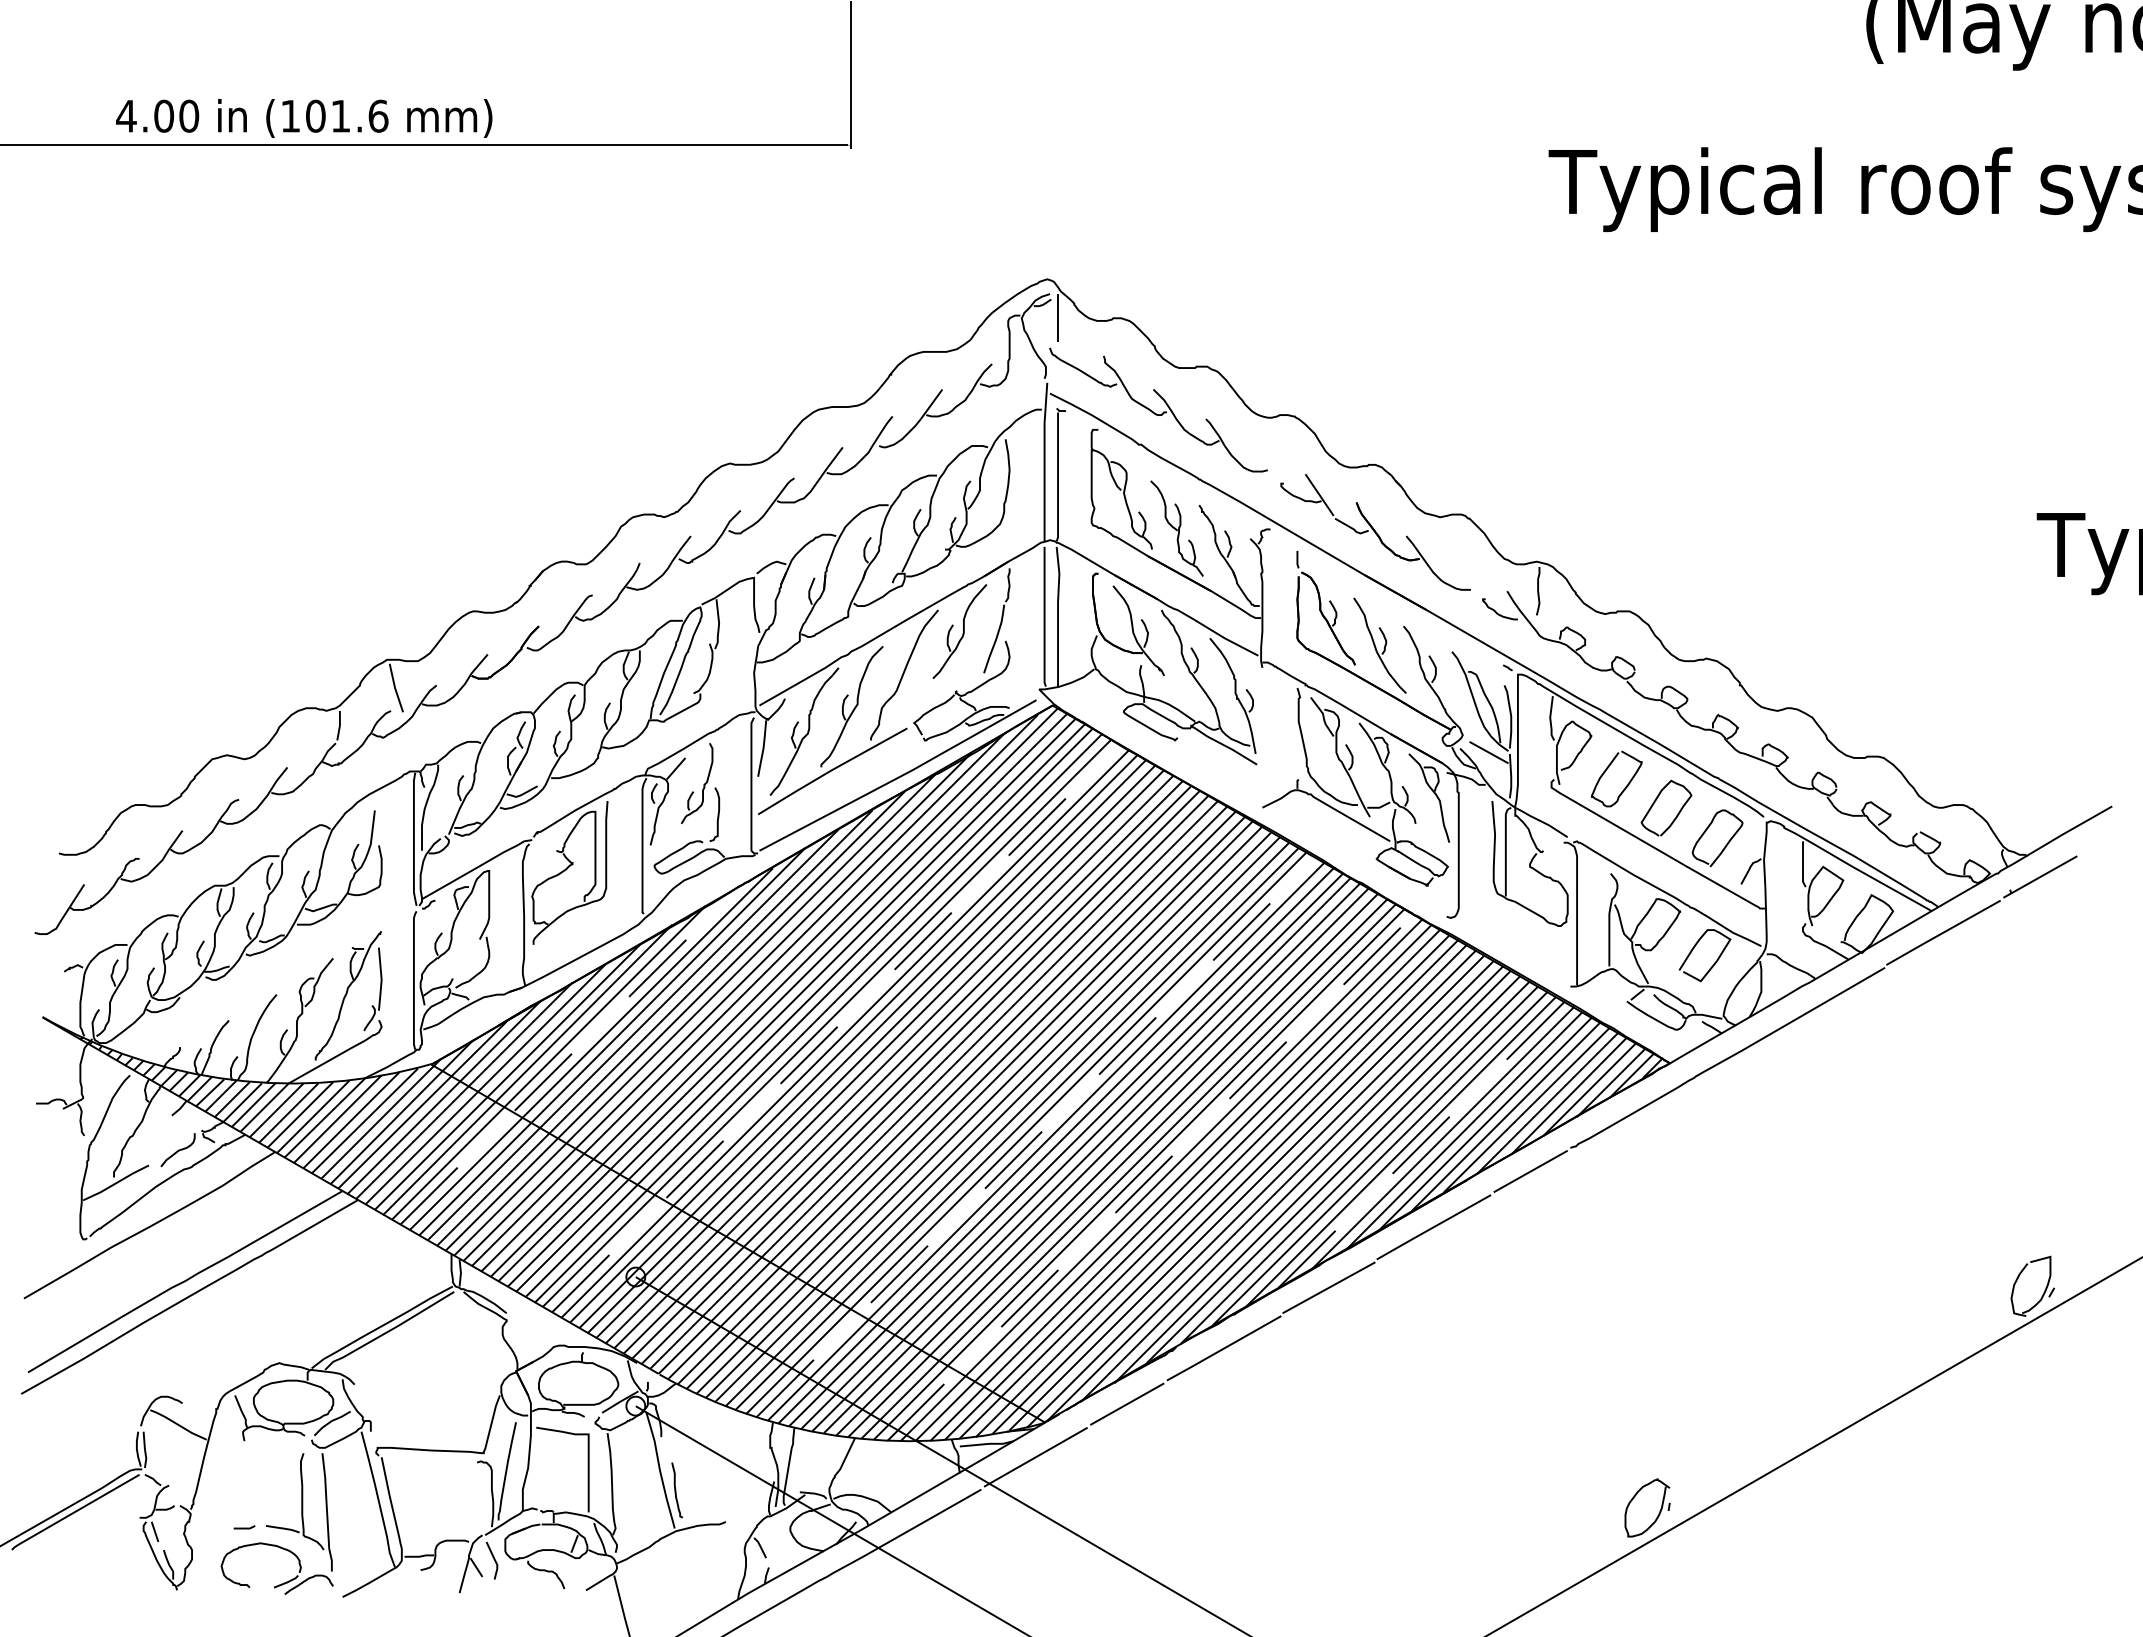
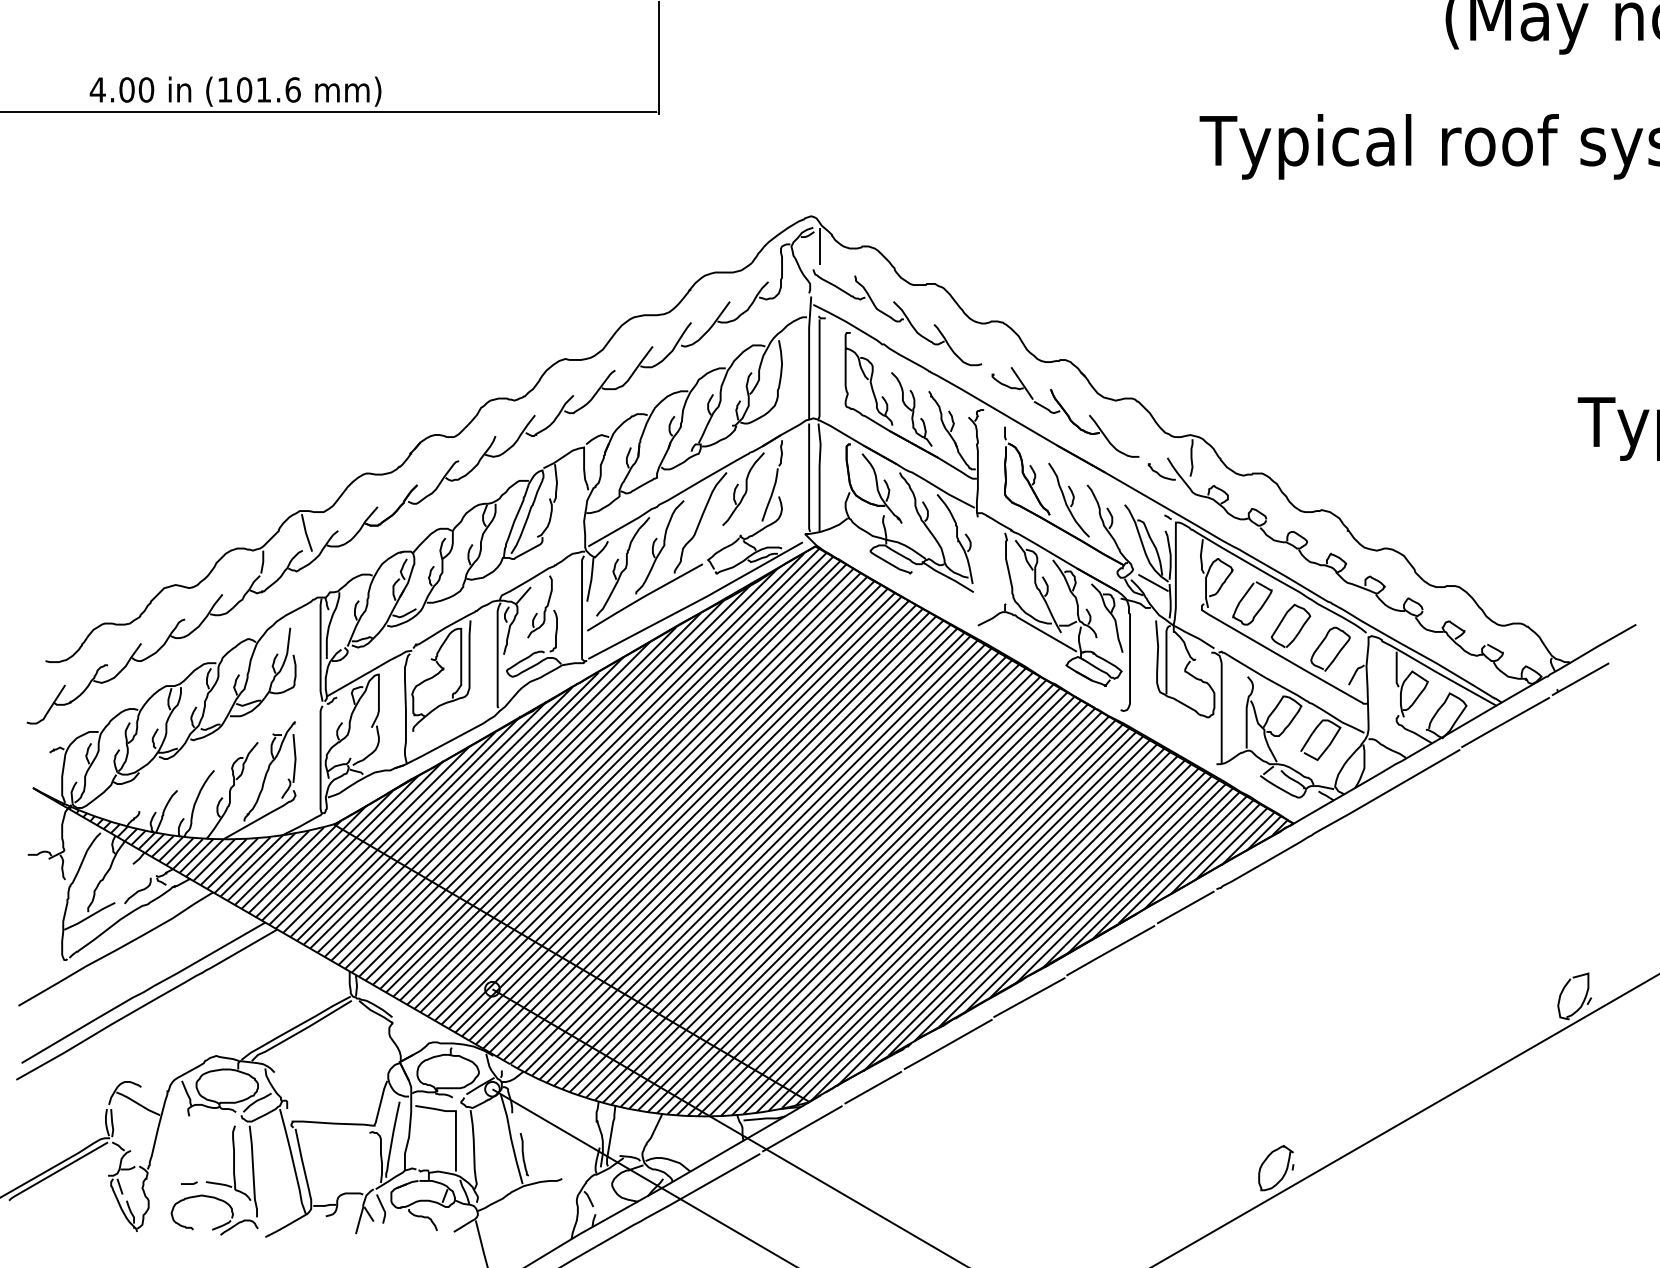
line: (836, 1027) -> (647, 795), dashed -> solid
line: (570, 1055) -> (441, 817), dashed -> solid
line: (1036, 1137) -> (802, 881), dashed -> solid
line: (1421, 1144) -> (1101, 886), dashed -> solid
line: (1150, 1177) -> (891, 912), dashed -> solid

